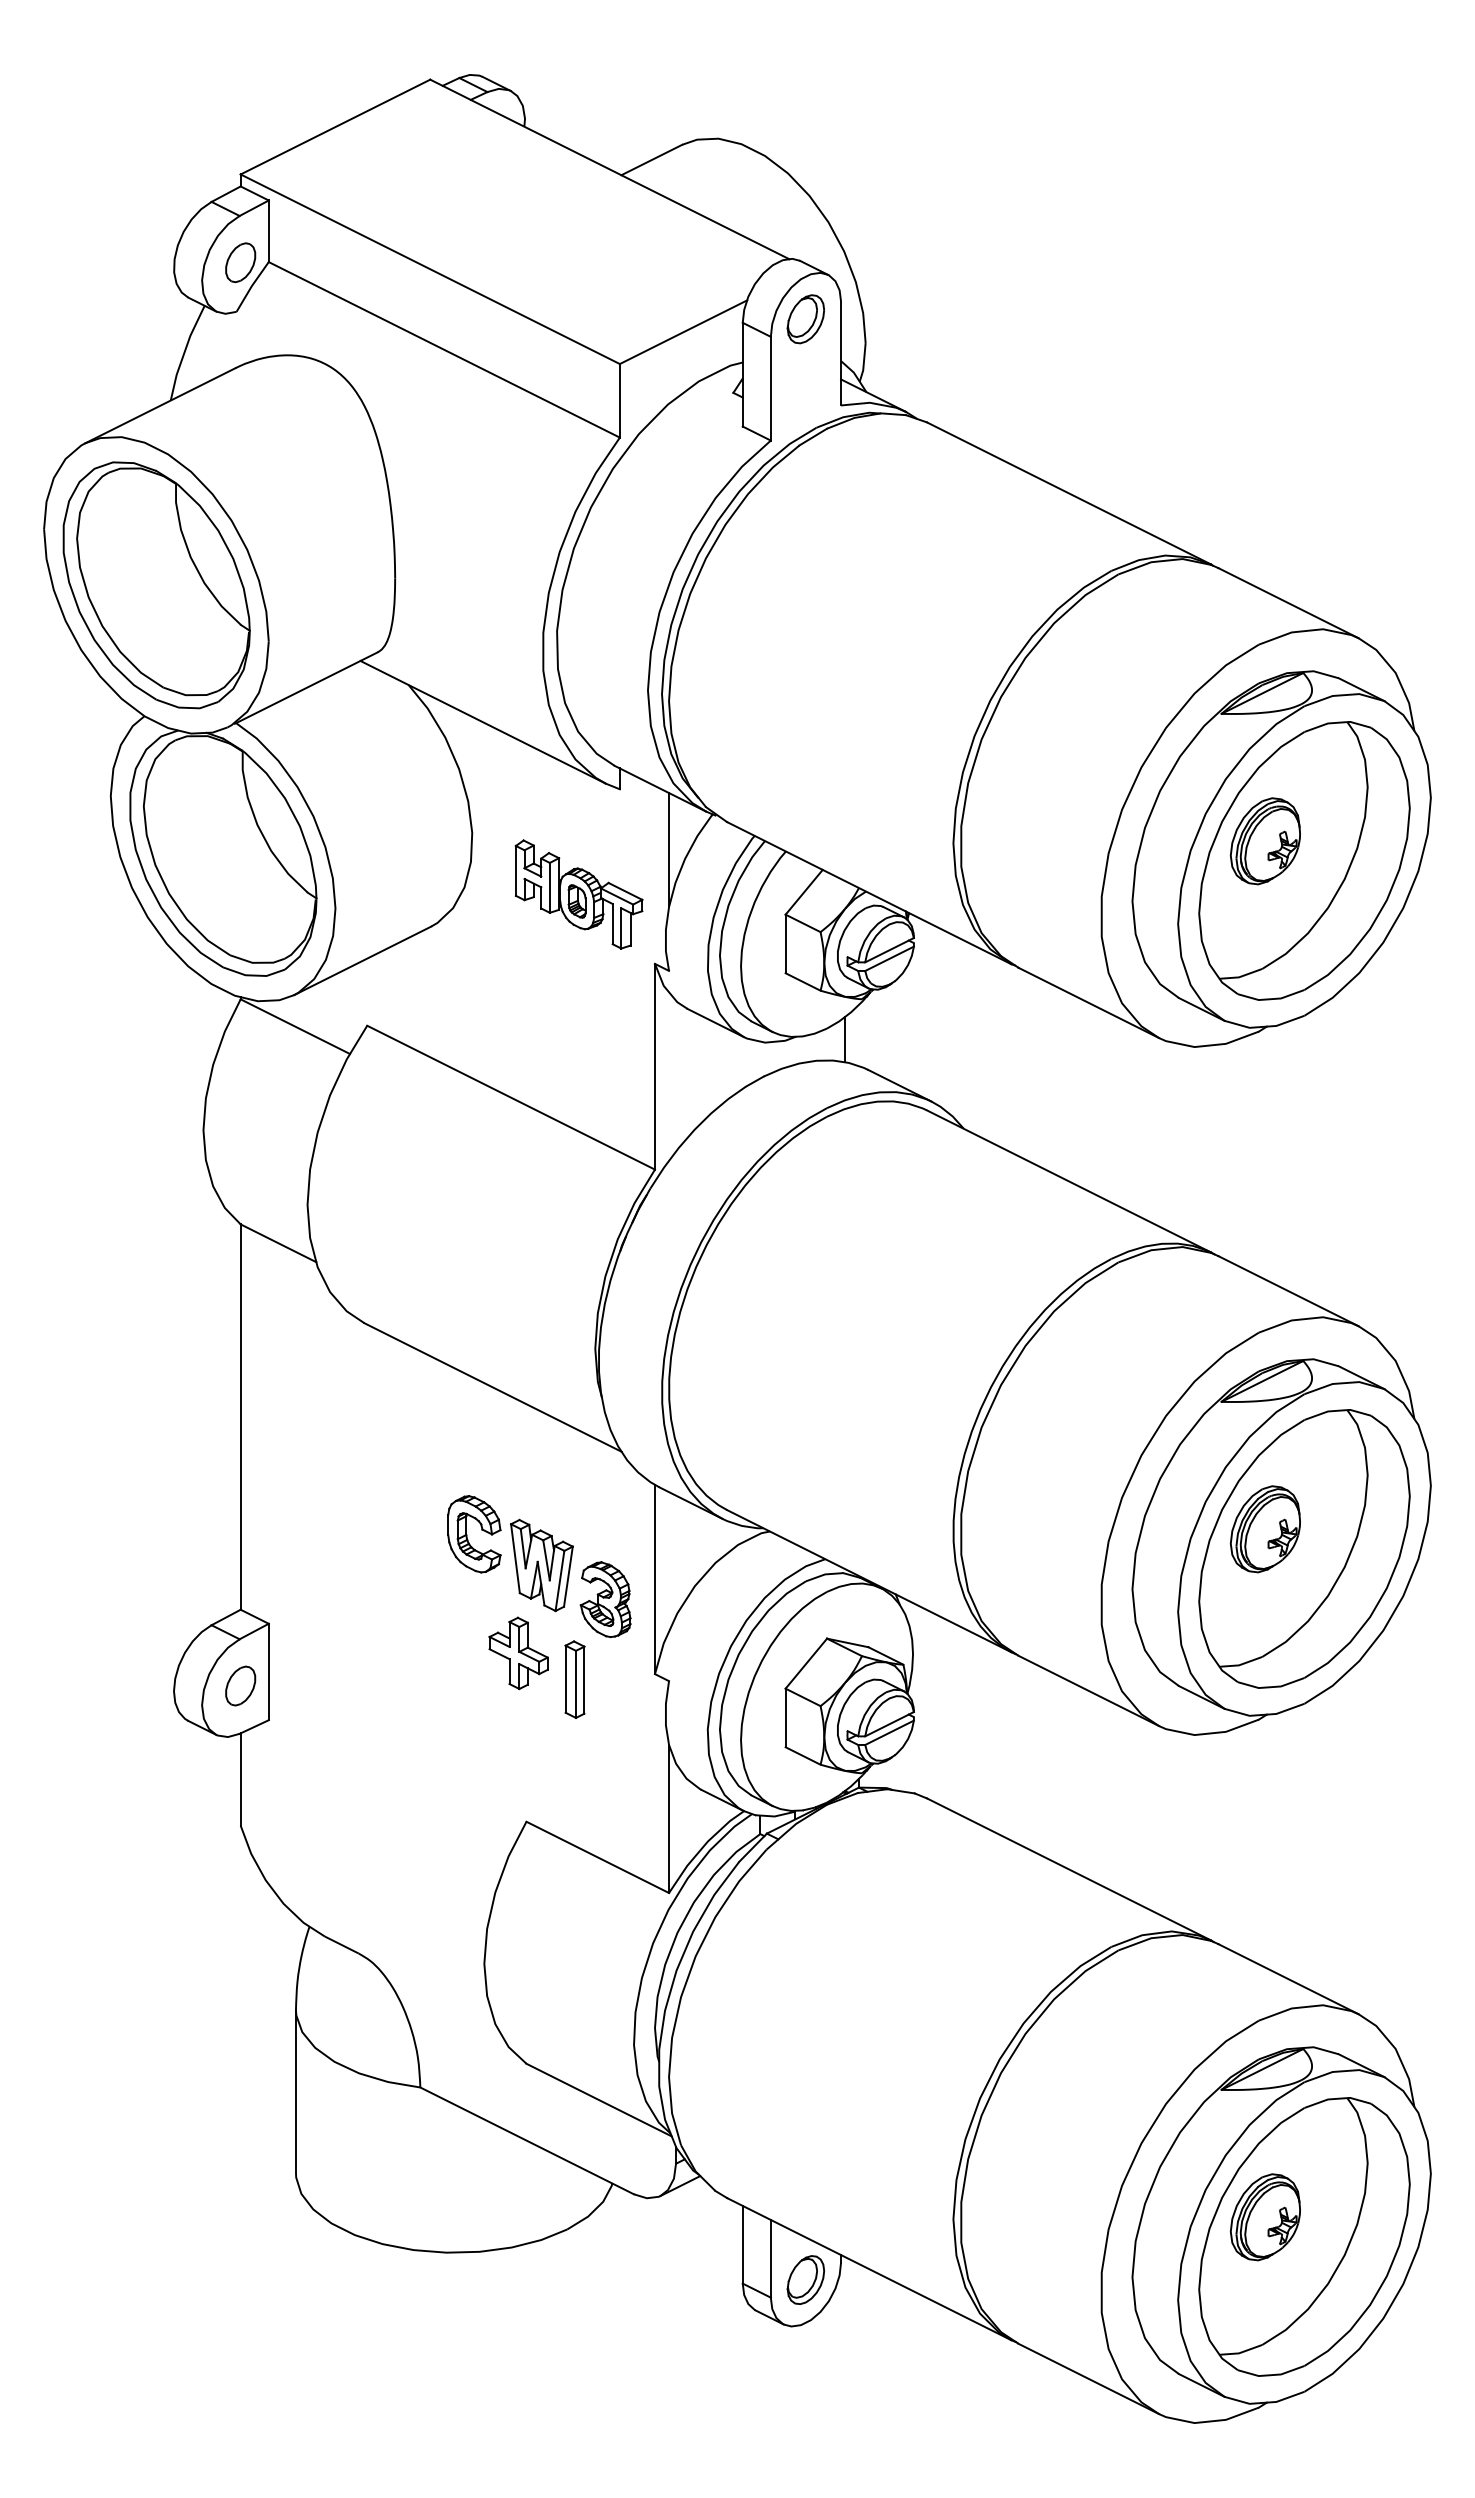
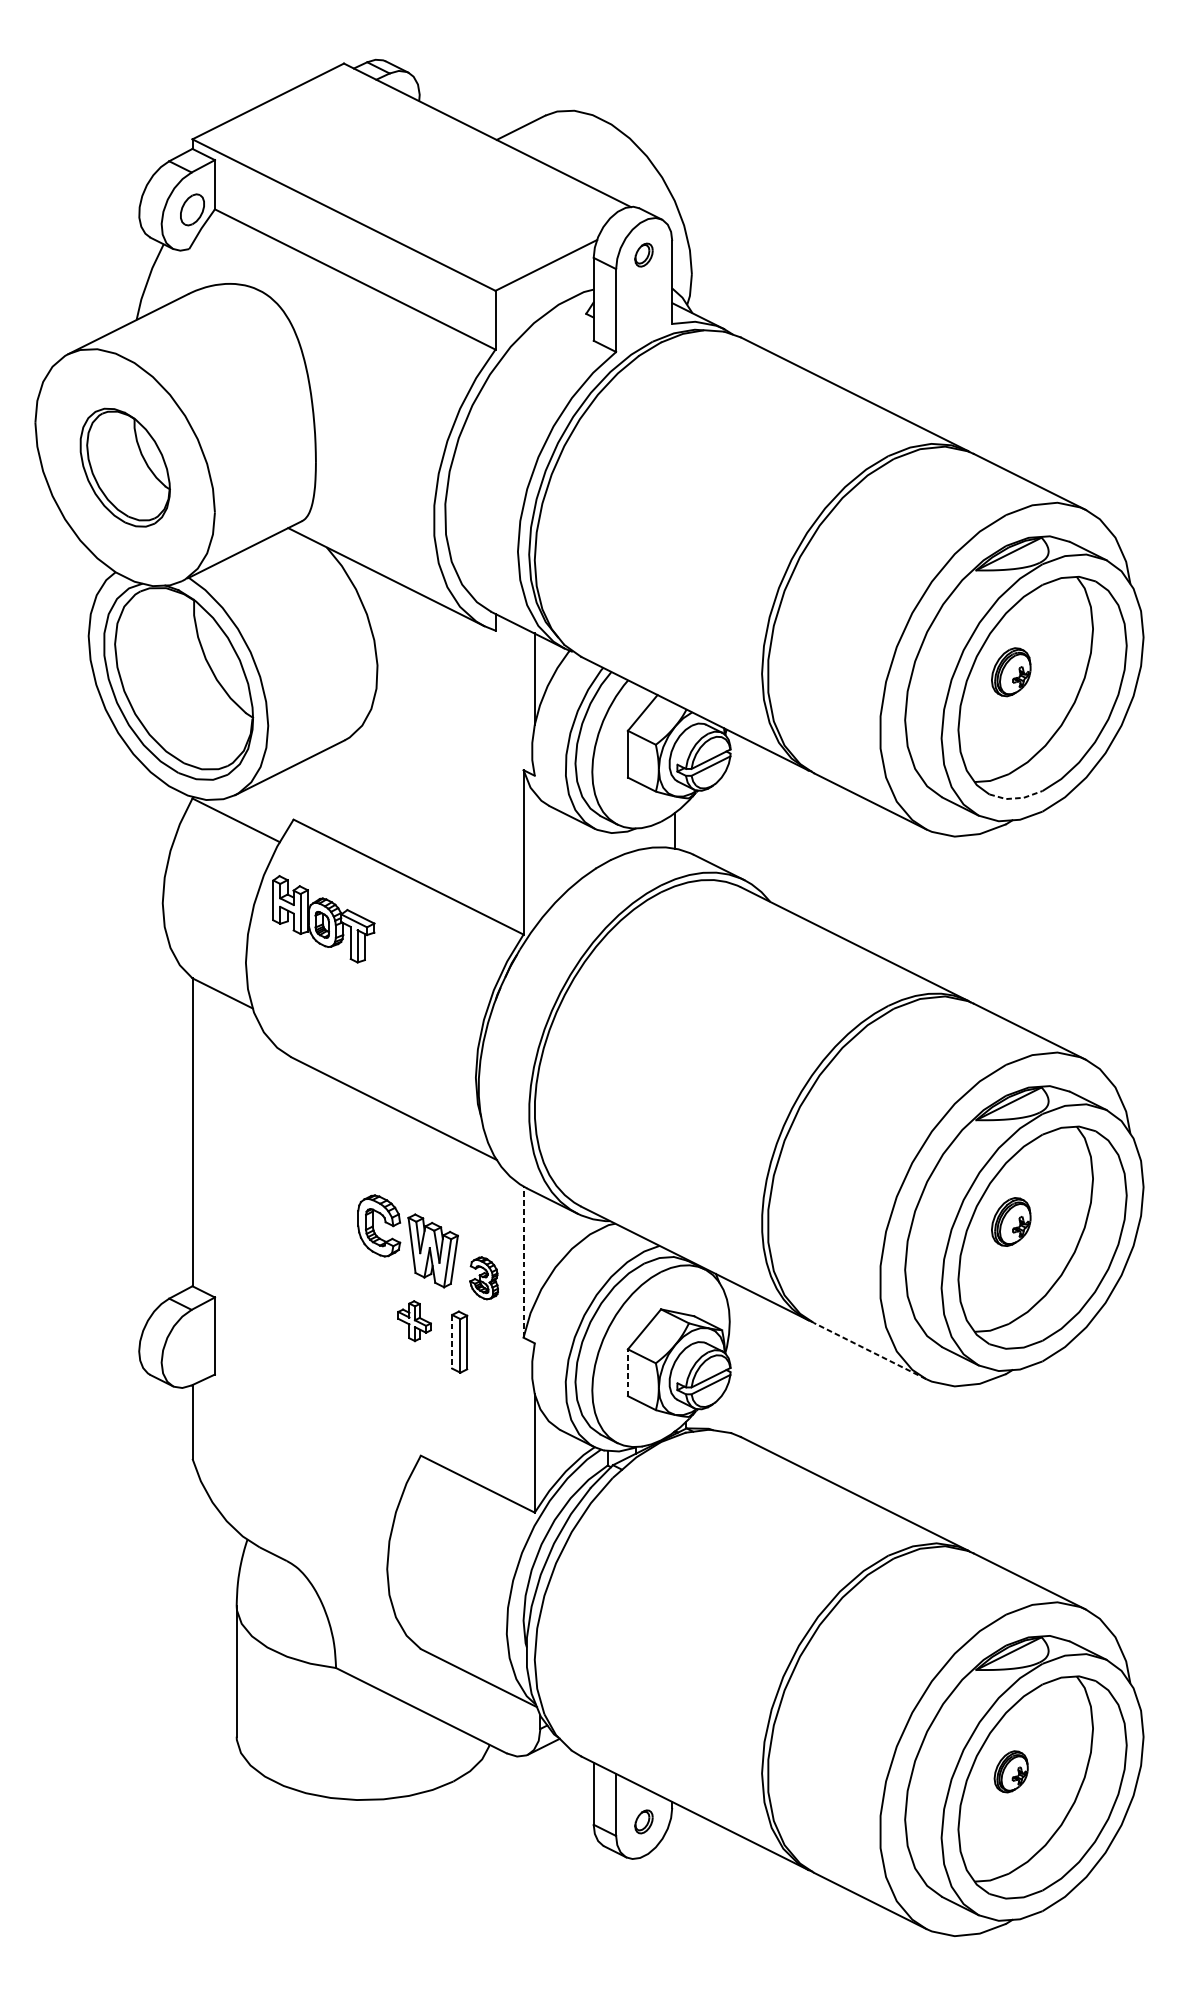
part: (805, 319) -> (643, 255), size x0.6
part: (156, 585) -> (125, 467), size x0.6
part: (1264, 841) -> (1010, 672), size x0.7
part: (578, 894) -> (323, 919), moved
line: (1271, 999) -> (1016, 798), solid -> dashed
part: (1264, 1529) -> (1010, 1222), size x0.7
line: (654, 1579) -> (523, 1262), solid -> dashed
part: (605, 1599) -> (484, 1278), size x0.7
part: (518, 1653) -> (414, 1321), size x0.7
line: (565, 1679) -> (452, 1342), solid -> dashed
part: (240, 1685) -> (192, 1346), removed
line: (1088, 1690) -> (869, 1350), solid -> dashed
line: (785, 1717) -> (627, 1372), solid -> dashed
part: (1264, 2217) -> (1010, 1771), size x0.6
part: (805, 2279) -> (643, 1821), size x0.6

